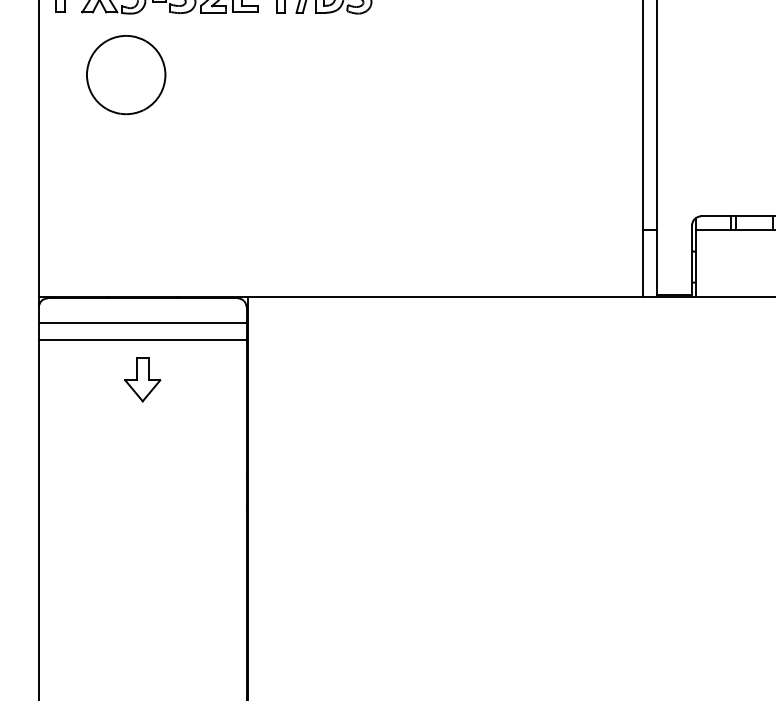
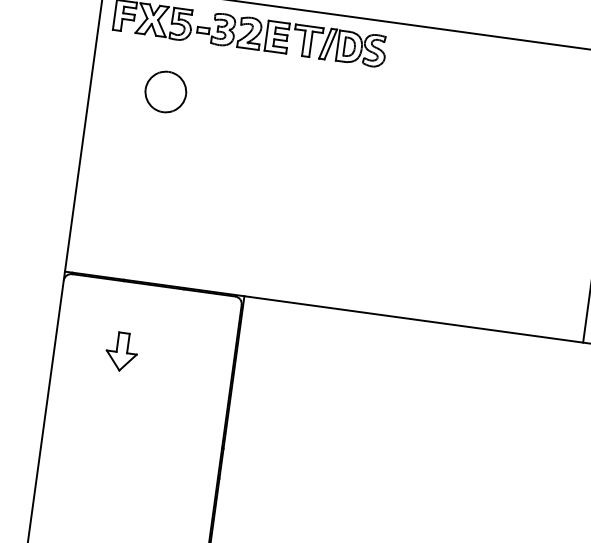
part: (126, 75) -> (165, 92), size x0.6
line: (142, 322) -> (150, 305), removed
line: (142, 340) -> (148, 321), removed
part: (142, 379) -> (121, 351), moved

